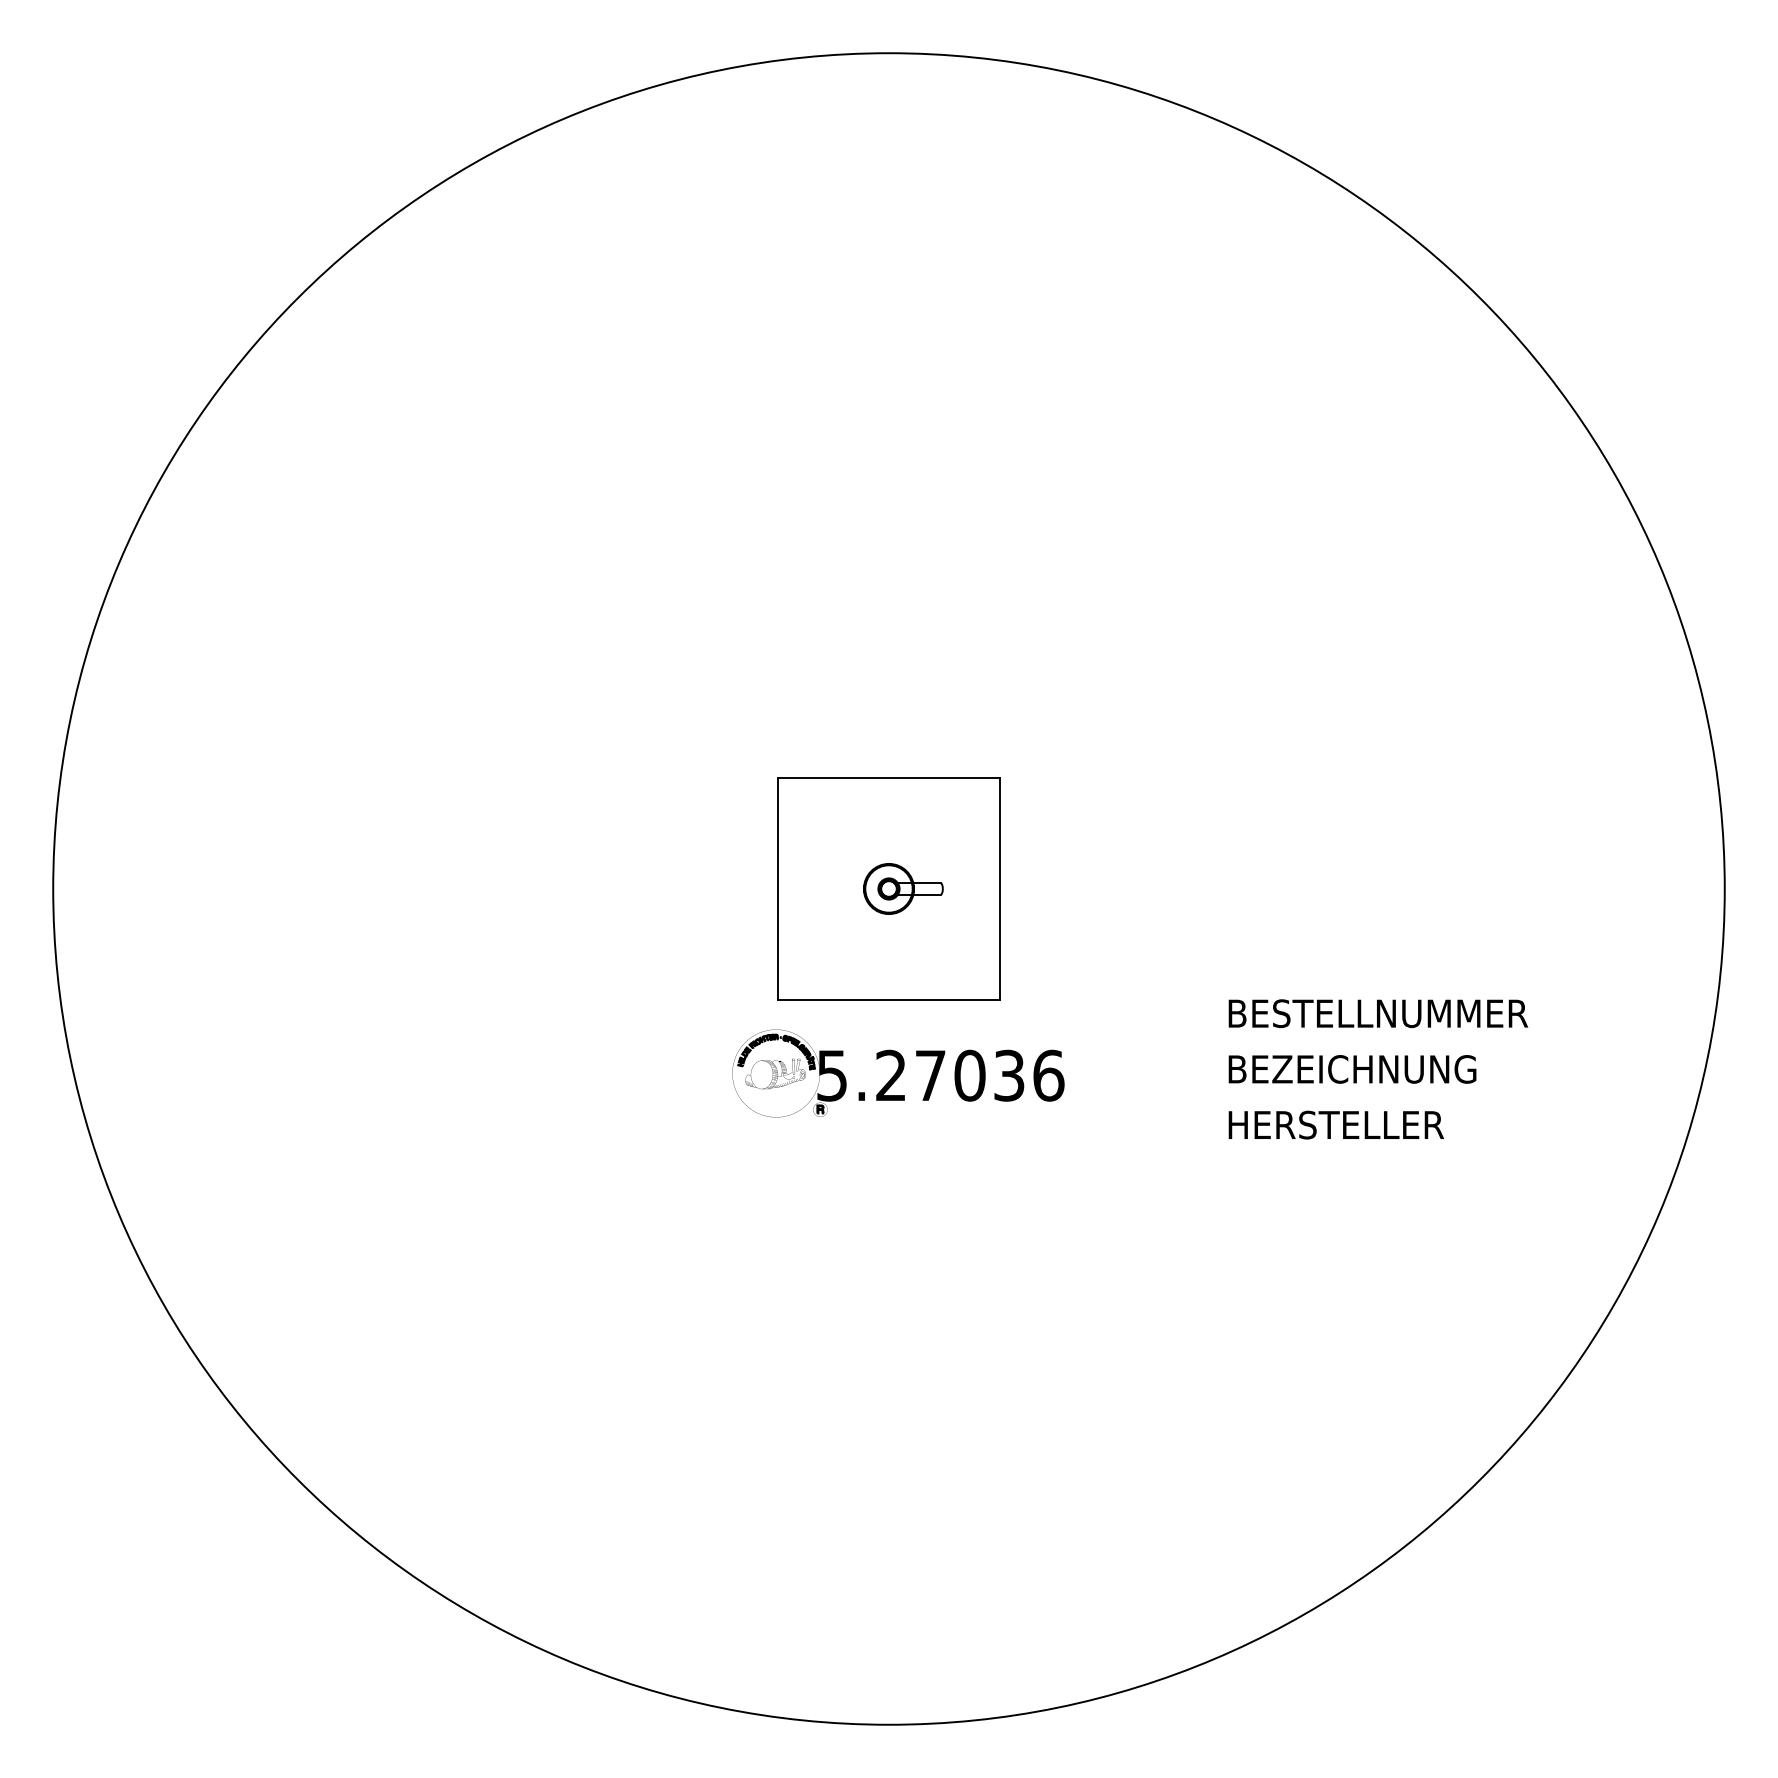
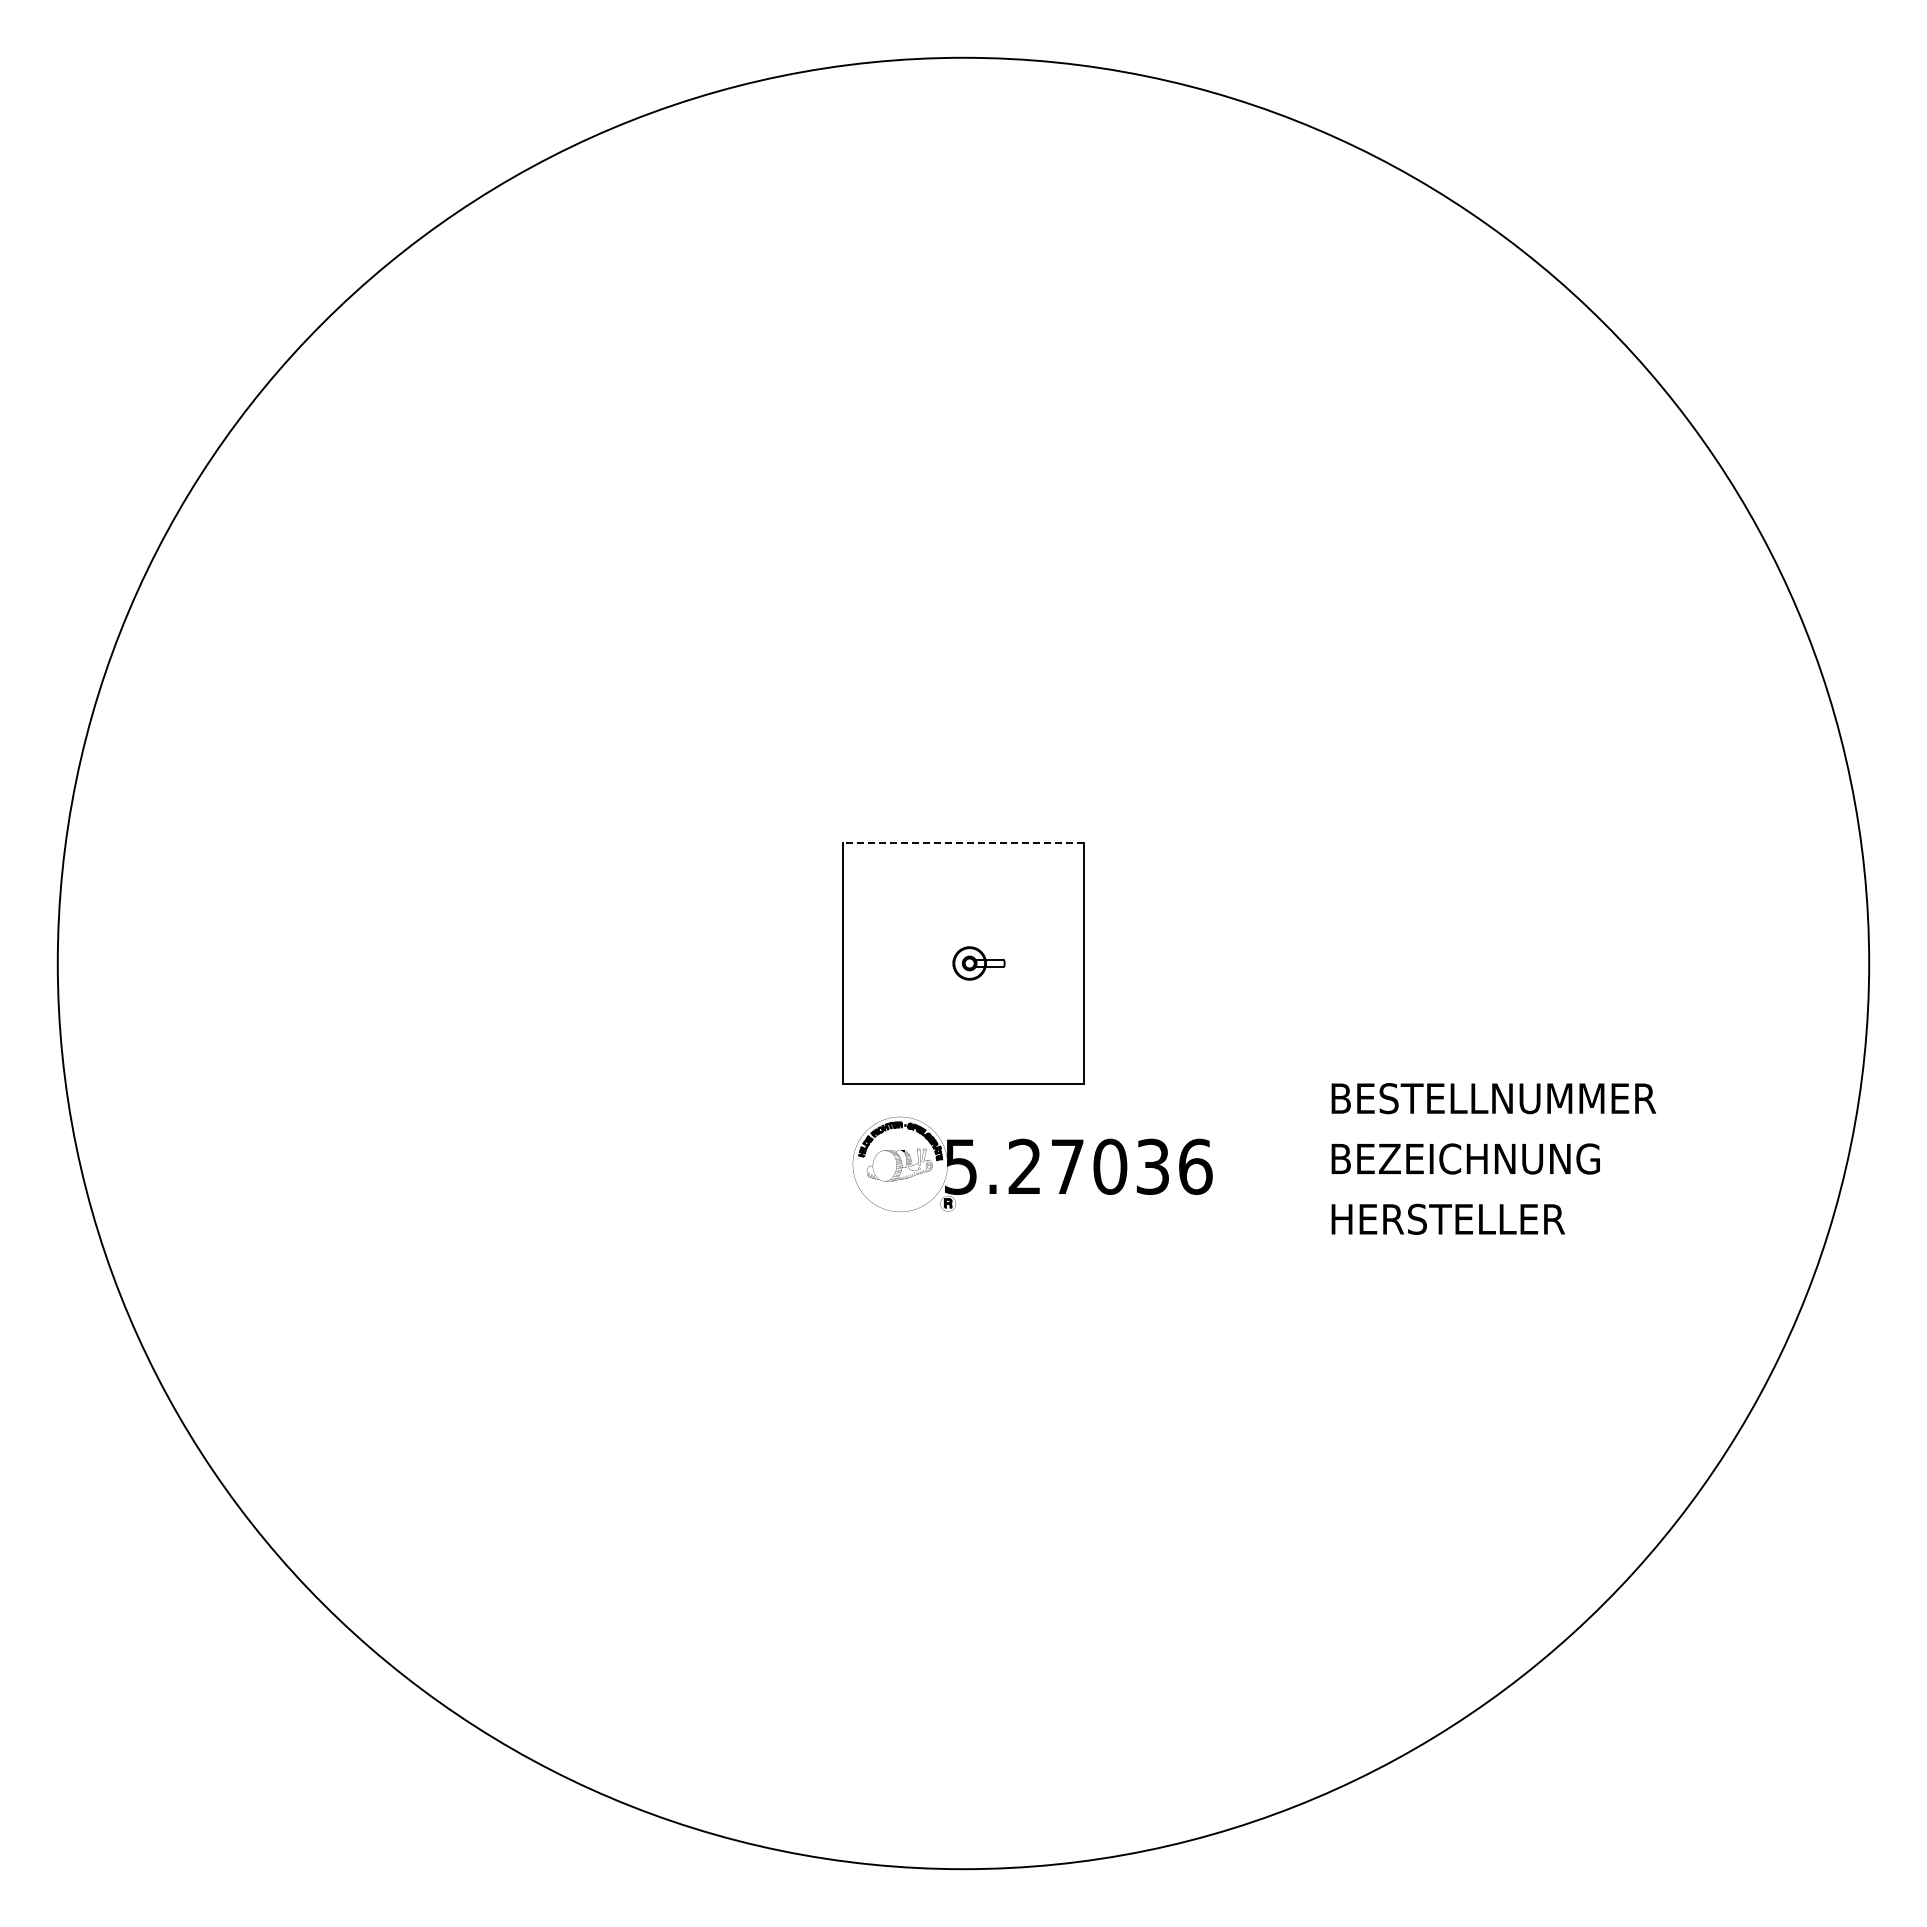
line: (889, 777) -> (963, 842), solid -> dashed
part: (902, 889) -> (978, 963), size x0.6
part: (898, 1072) -> (1032, 1163), moved

